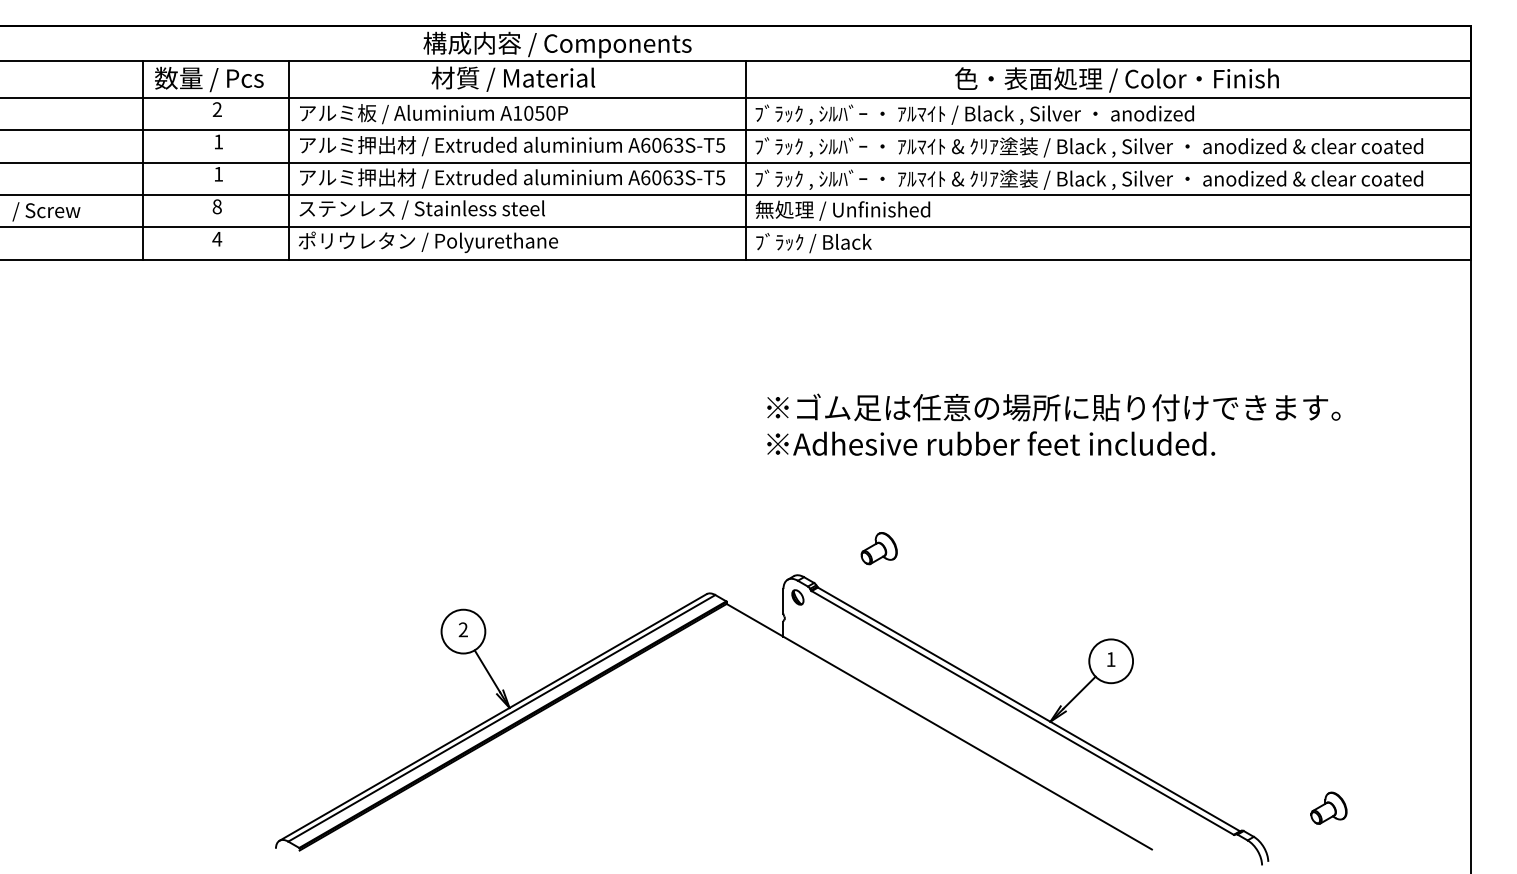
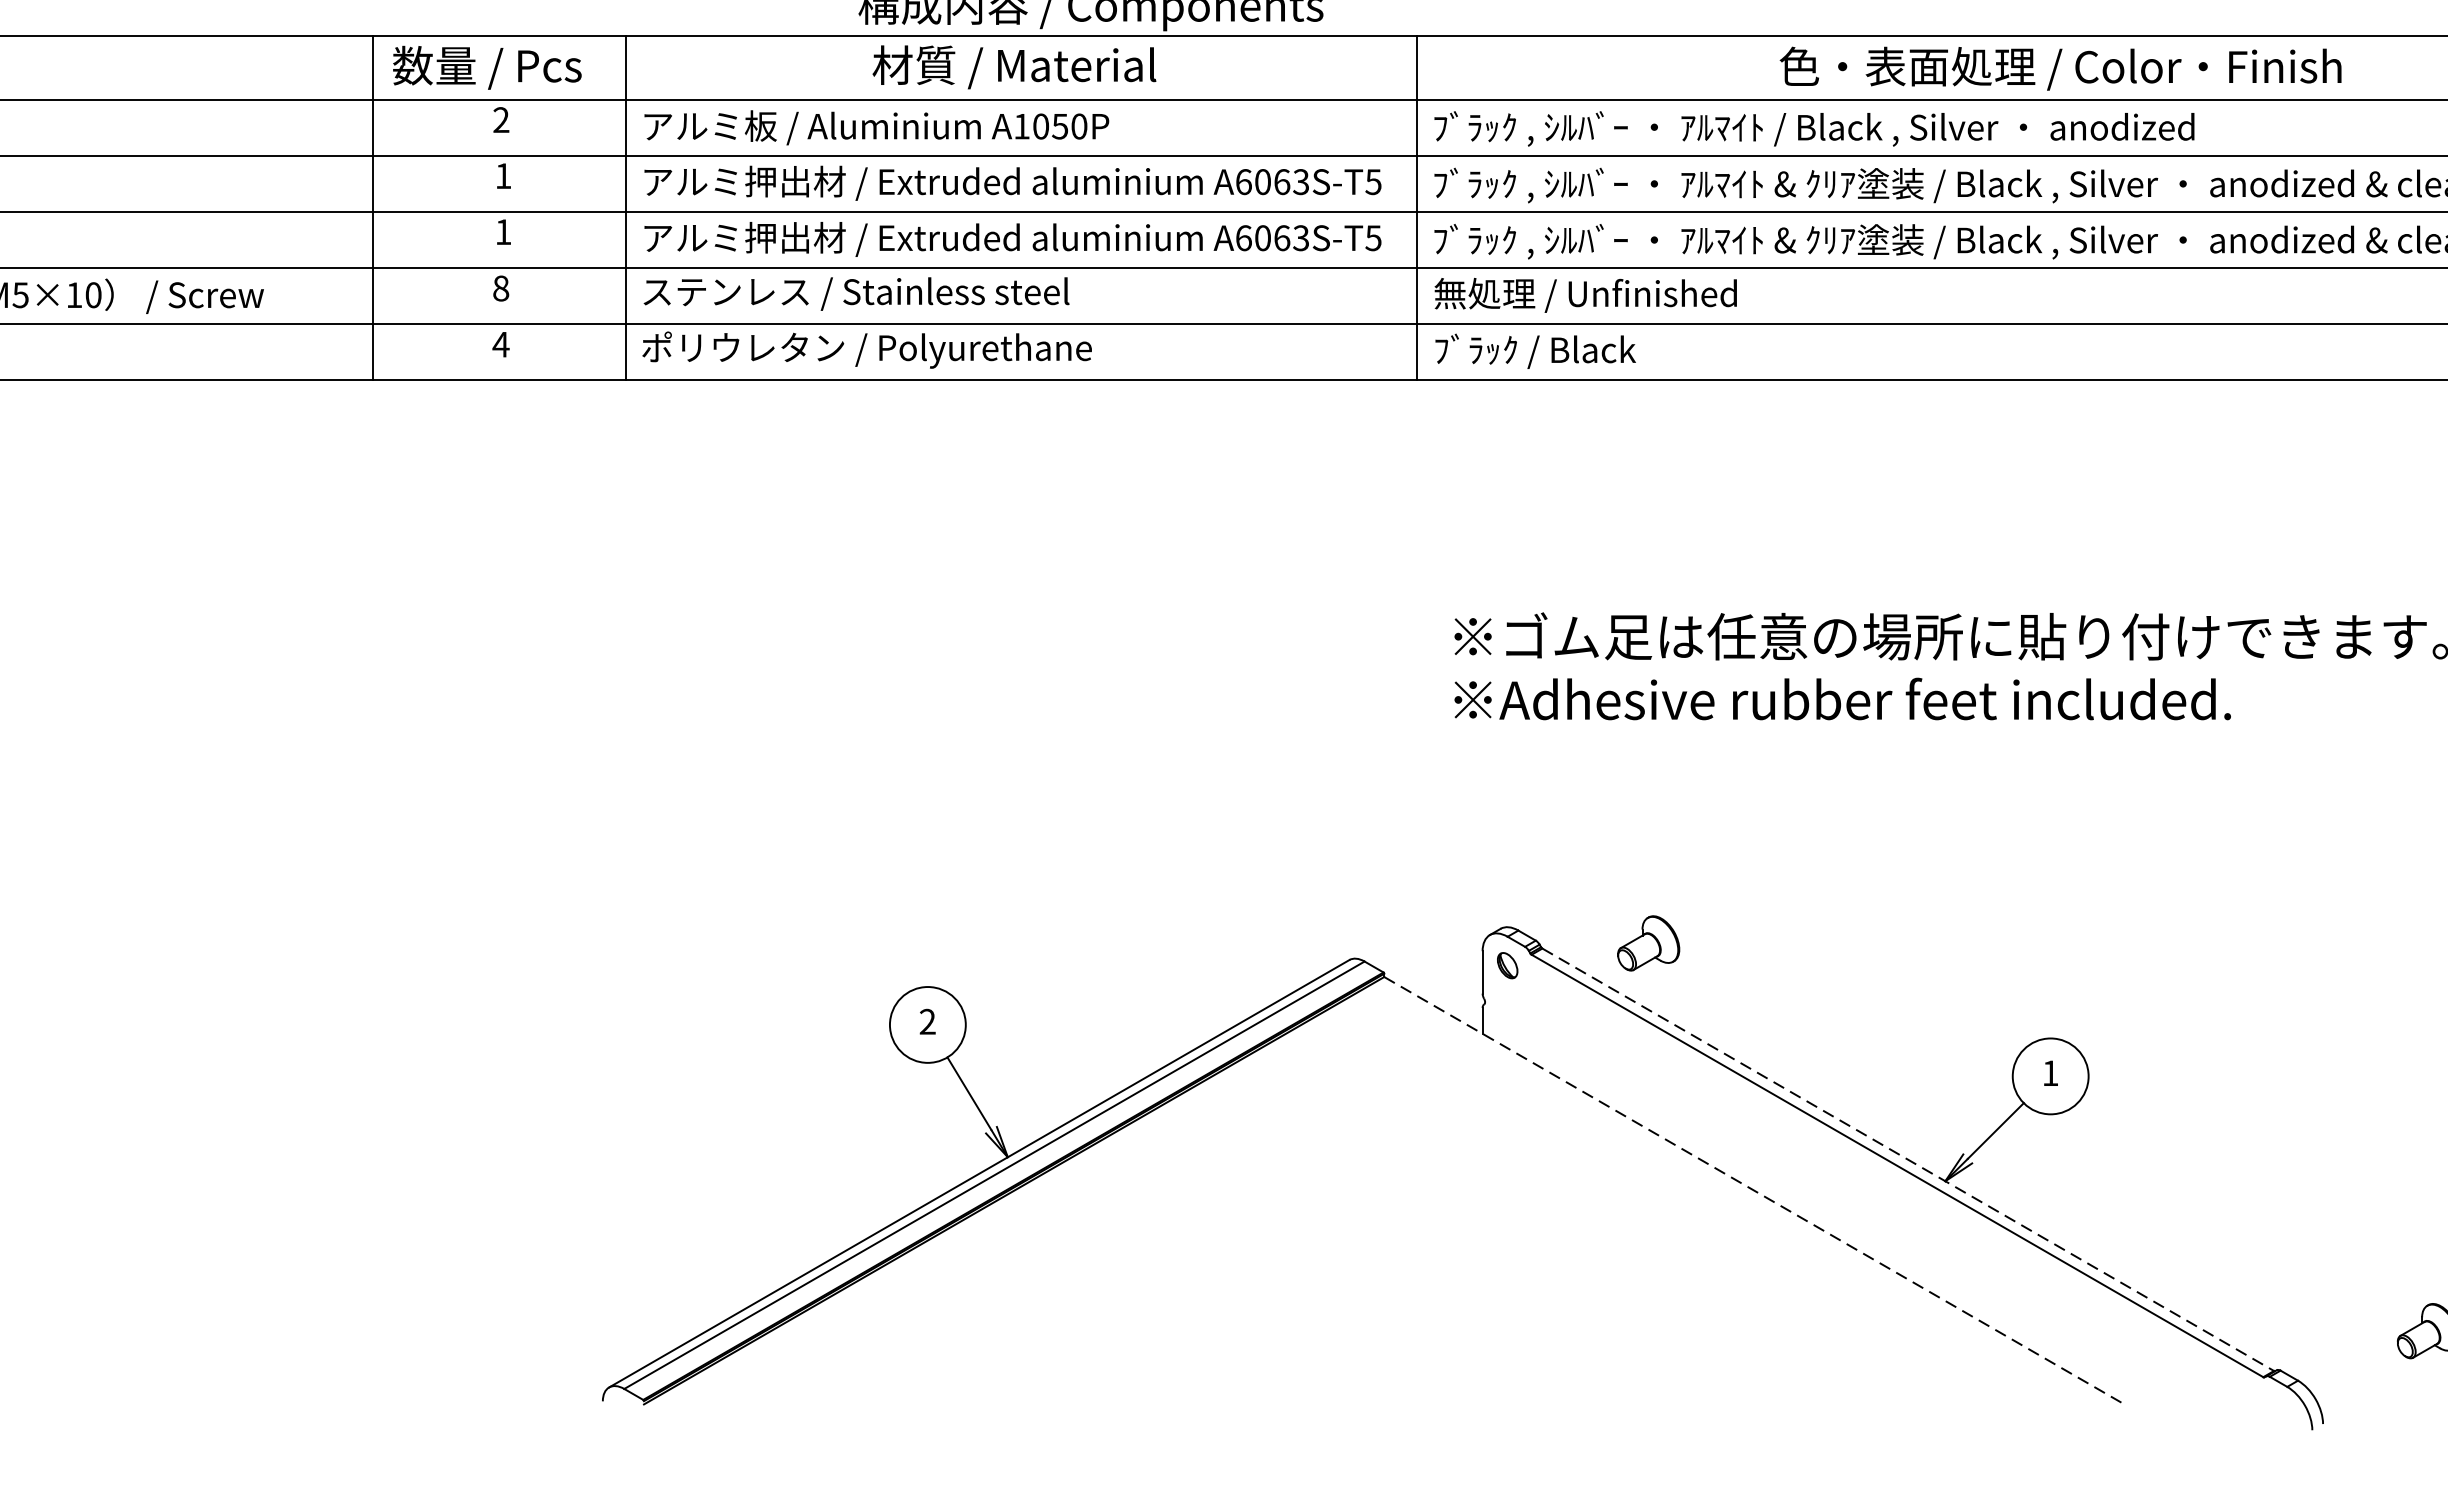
part: (878, 548) -> (1647, 943), moved
line: (1028, 709) -> (1907, 1159), solid -> dashed
line: (939, 726) -> (1753, 1189), solid -> dashed

